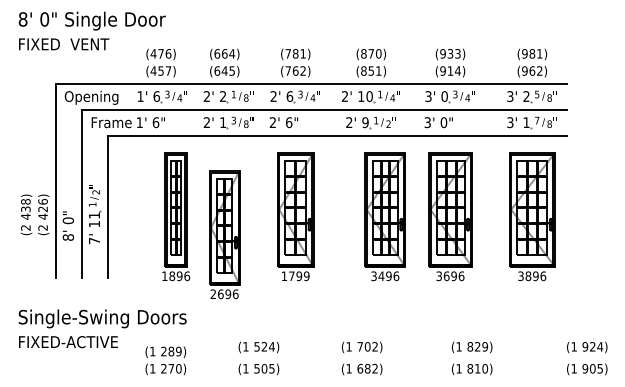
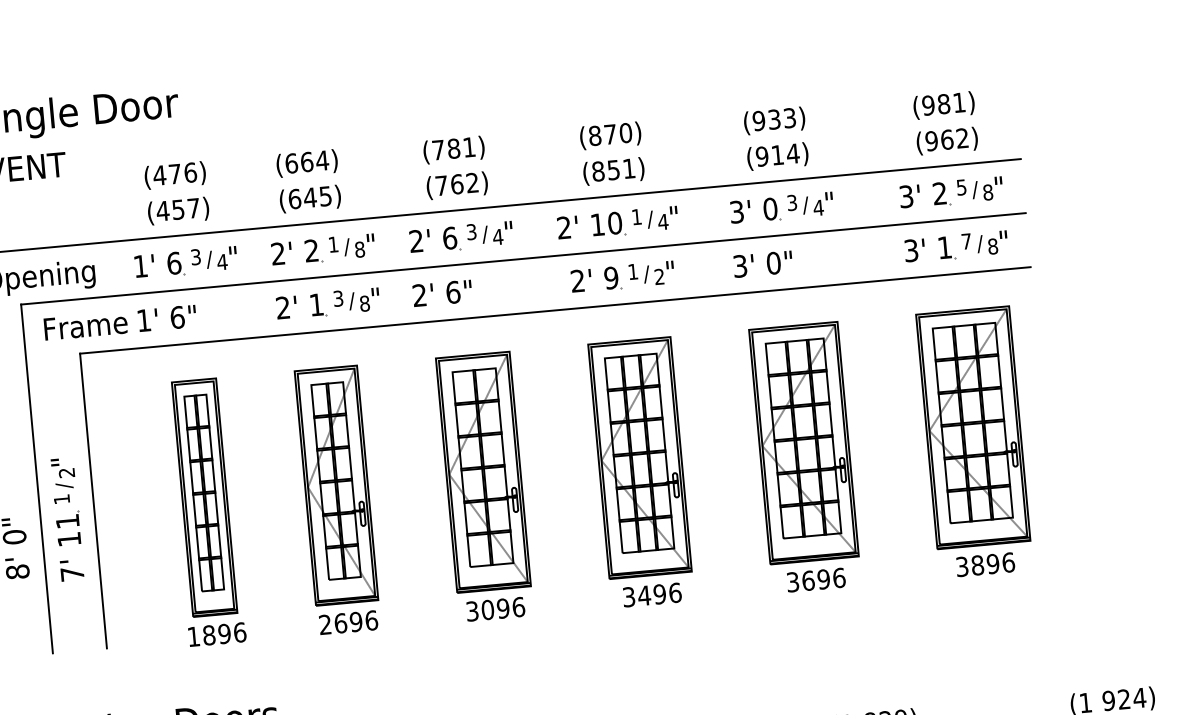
part: (176, 216) -> (206, 510), moved
part: (384, 216) -> (639, 471), moved
part: (224, 234) -> (337, 498), moved
text: (295, 276) -> (495, 609), 1799 -> 3096

